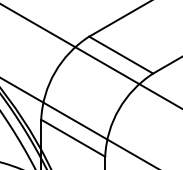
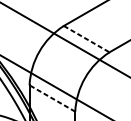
line: (121, 55) -> (86, 39), solid -> dashed
line: (73, 138) -> (52, 98), solid -> dashed

